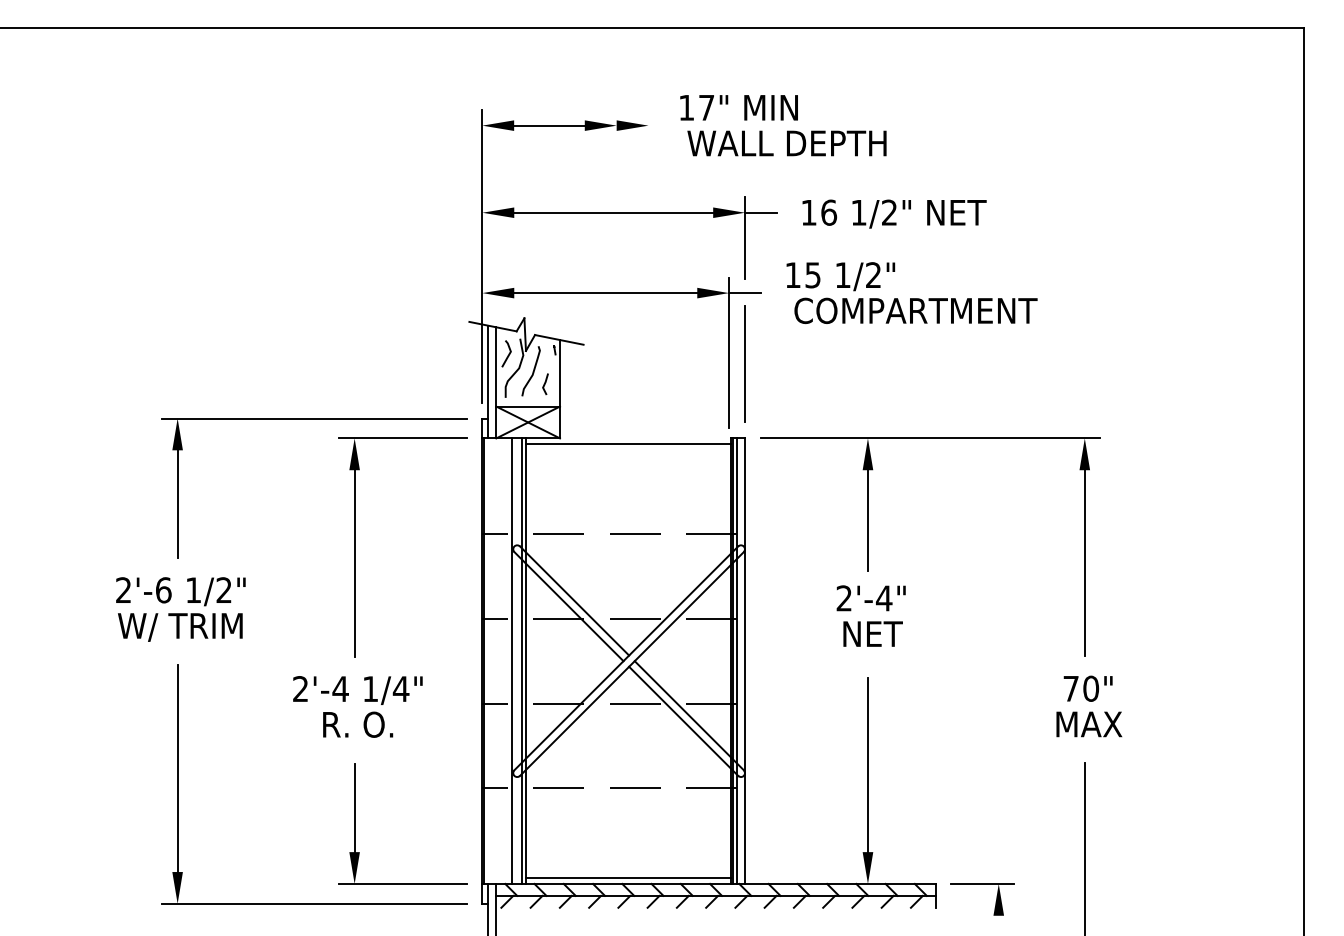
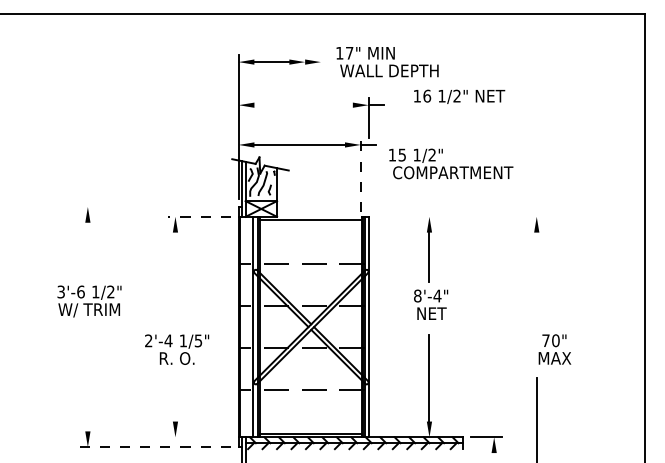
line: (613, 213) -> (303, 105), removed
text: (894, 213) -> (459, 96), moved
text: (912, 292) -> (451, 163), moved
line: (728, 352) -> (360, 174), solid -> dashed
line: (744, 362) -> (368, 179), removed
line: (314, 419) -> (155, 207), removed
line: (401, 437) -> (198, 216), solid -> dashed
line: (930, 437) -> (460, 216), removed
line: (176, 502) -> (87, 248), removed
line: (354, 562) -> (175, 278), removed
line: (1084, 562) -> (536, 278), removed
text: (122, 591) -> (60, 292), 2'-6 -> 3'-6
text: (843, 597) -> (417, 295), 2'-4" -> 8'-4"
text: (401, 688) -> (198, 340), 1/4" -> 1/5"
text: (1088, 706) -> (554, 349), moved
line: (176, 767) -> (87, 379), removed
line: (354, 807) -> (175, 399), removed
line: (401, 884) -> (198, 437), removed
line: (314, 904) -> (155, 447), solid -> dashed

